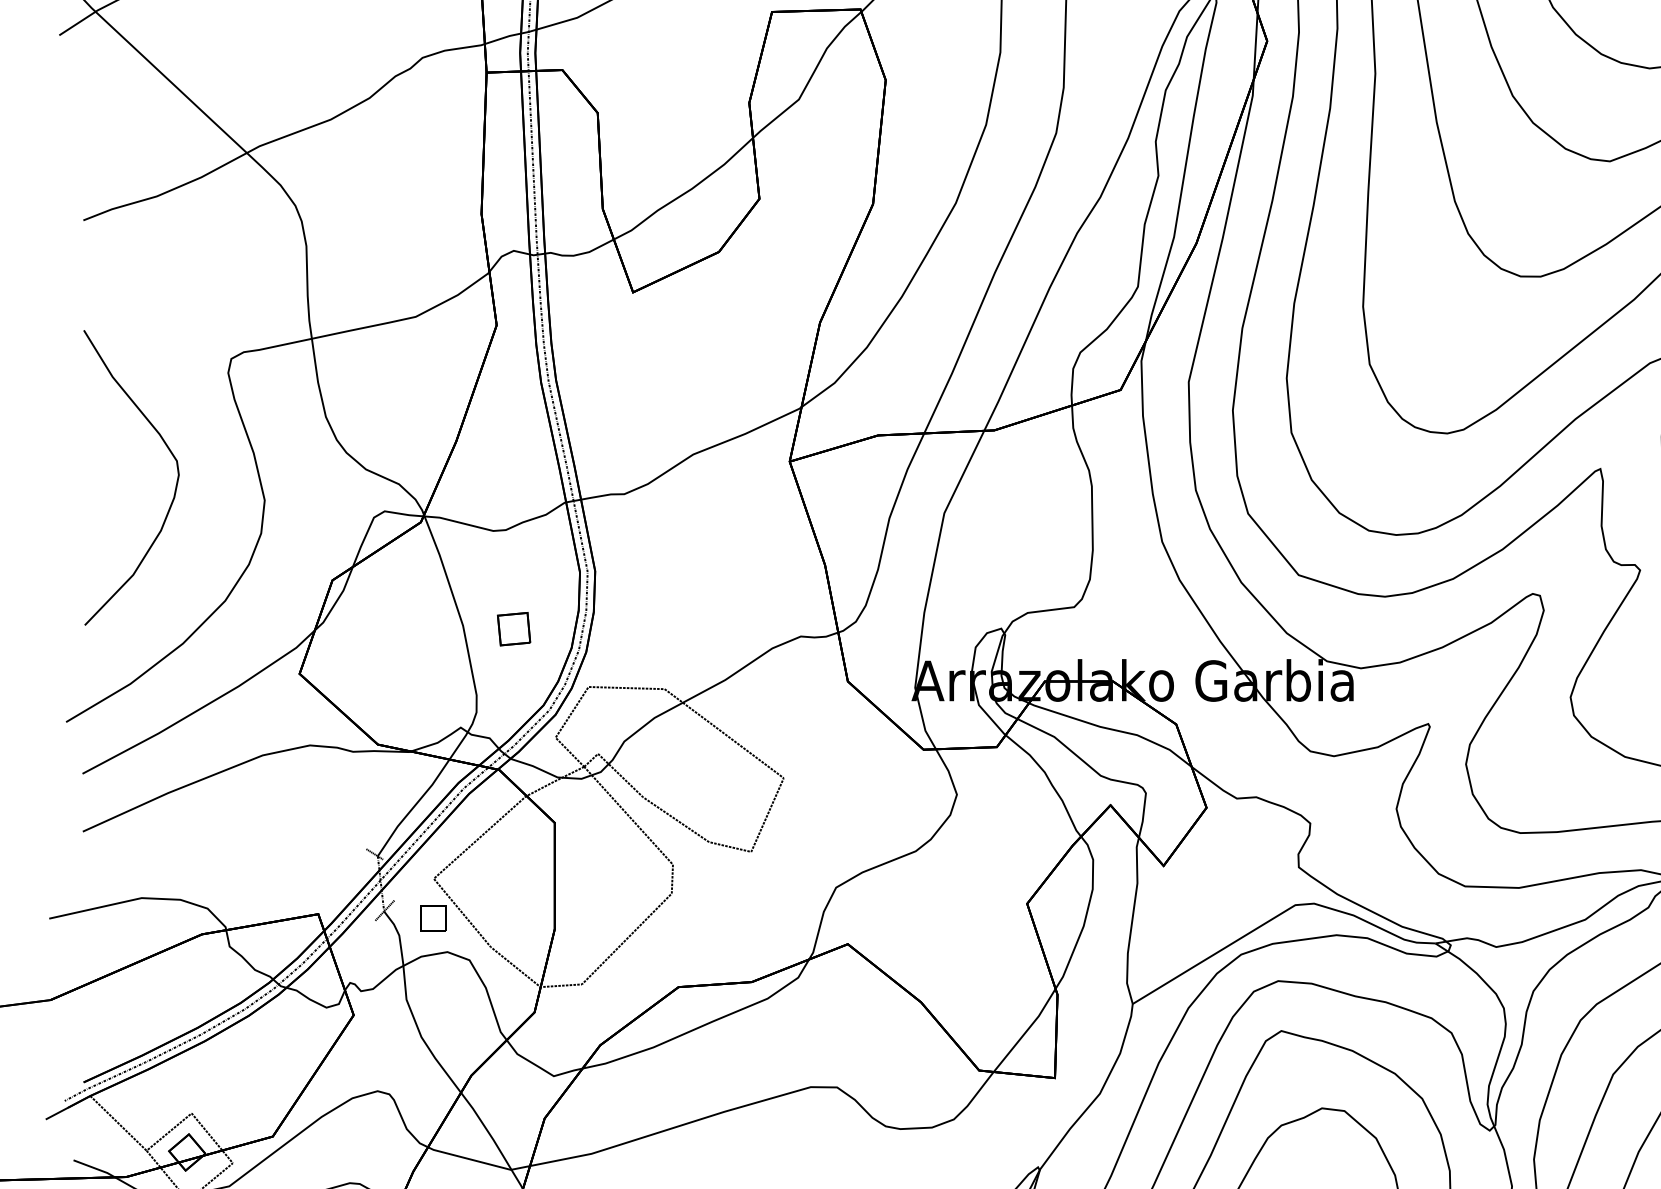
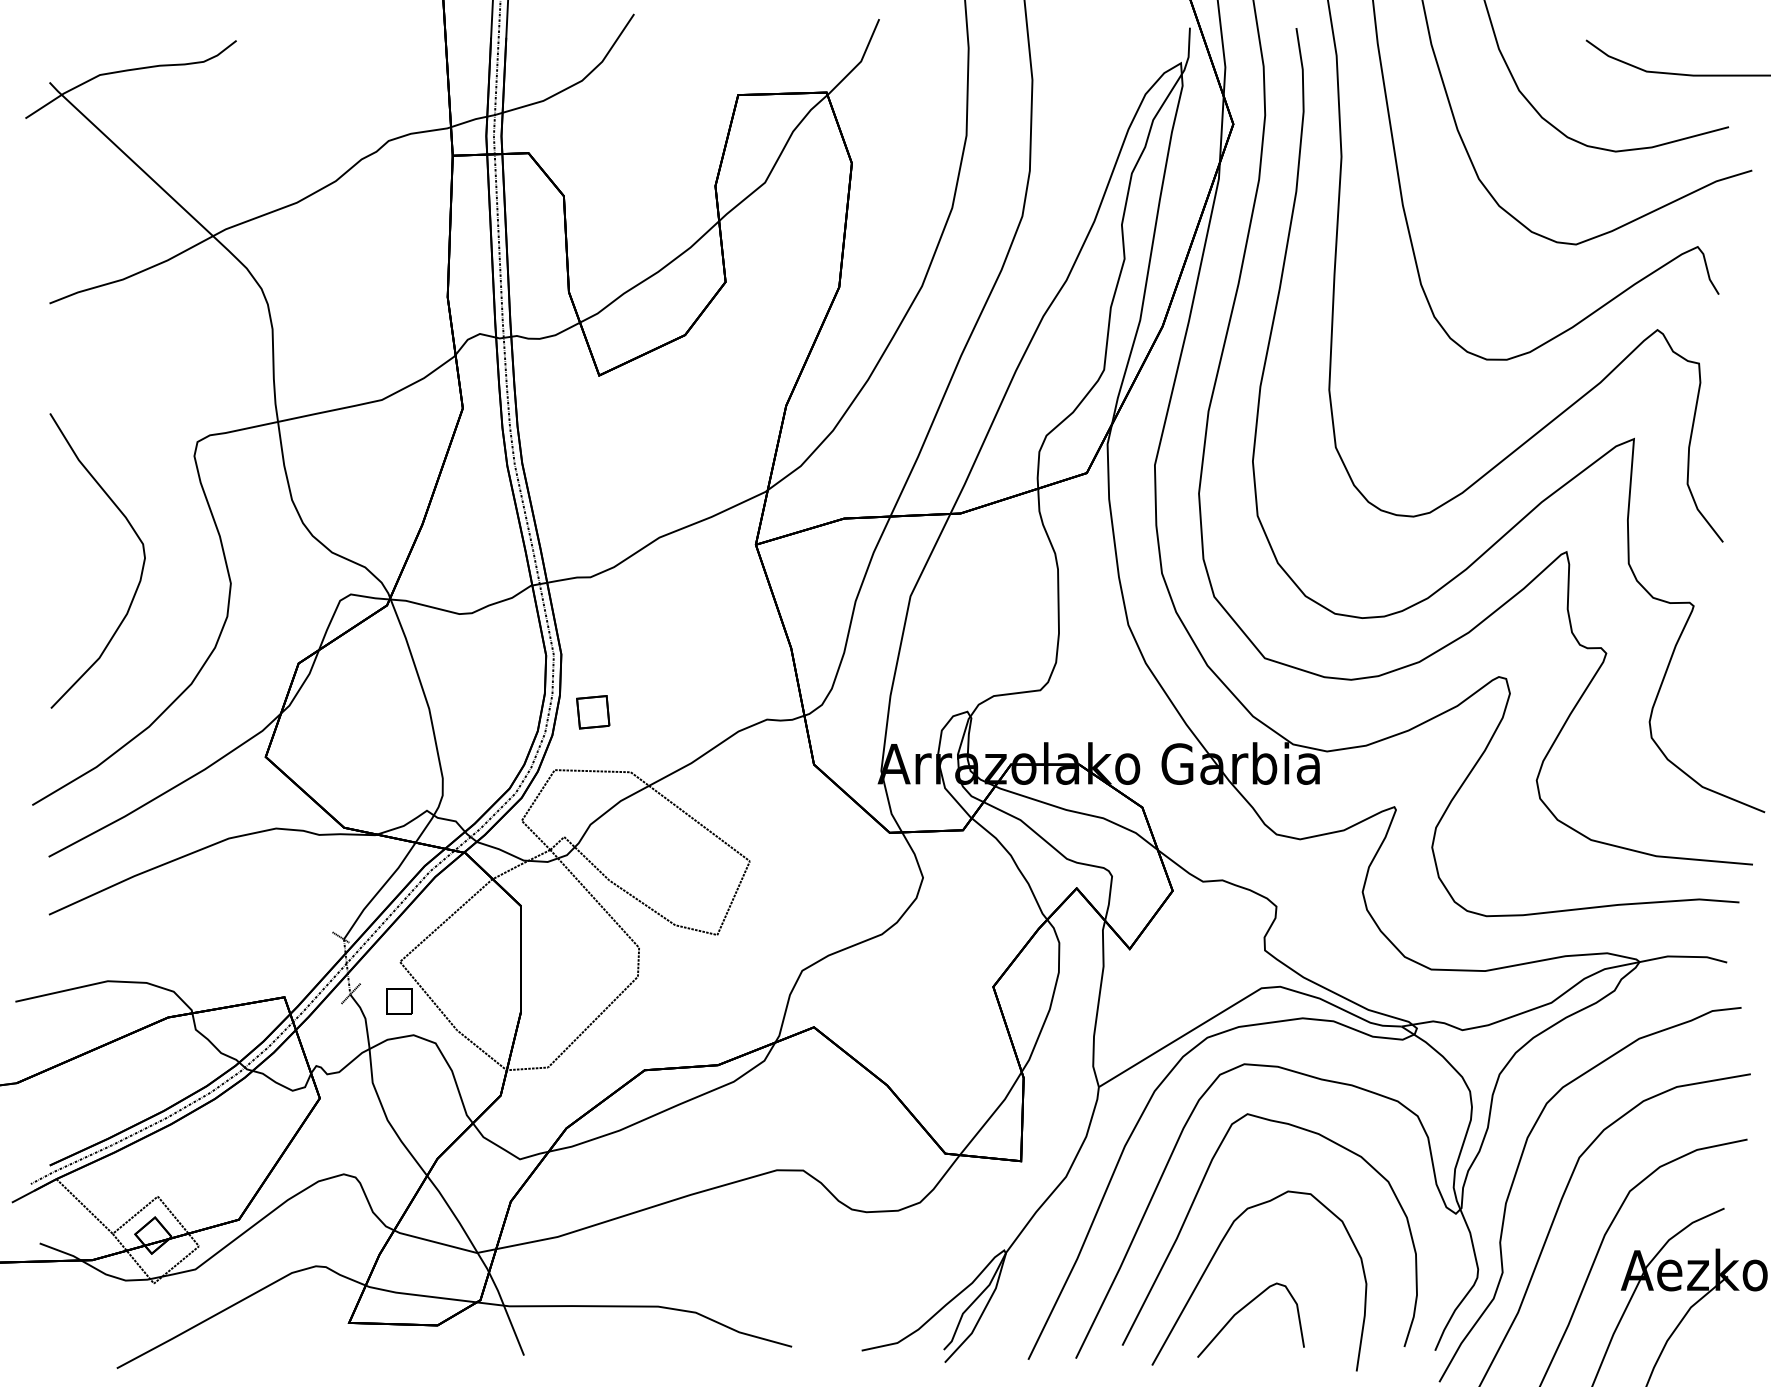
part: (514, 629) -> (593, 712), moved

